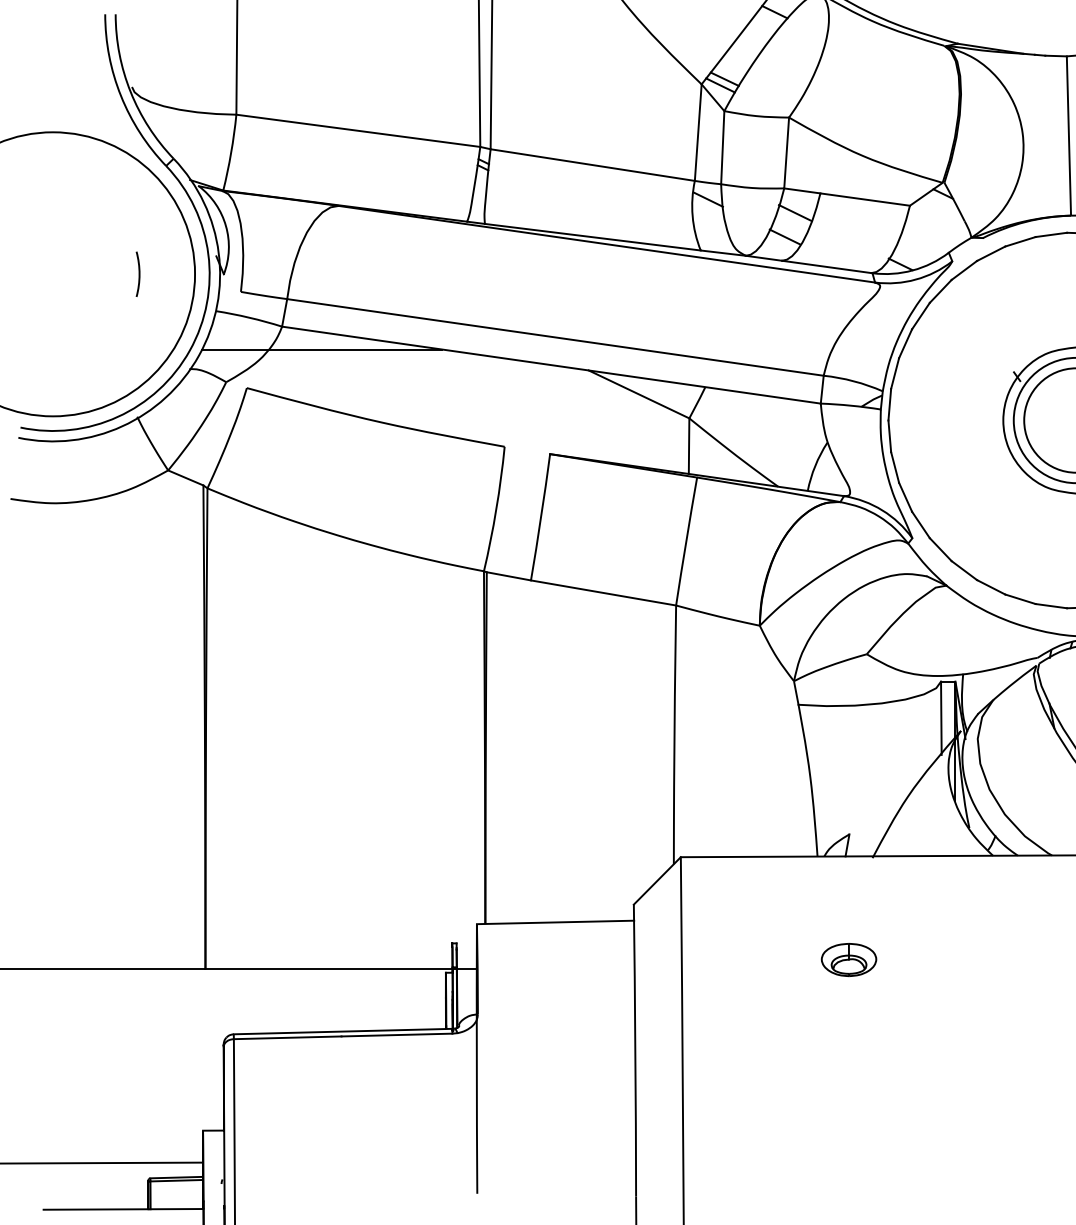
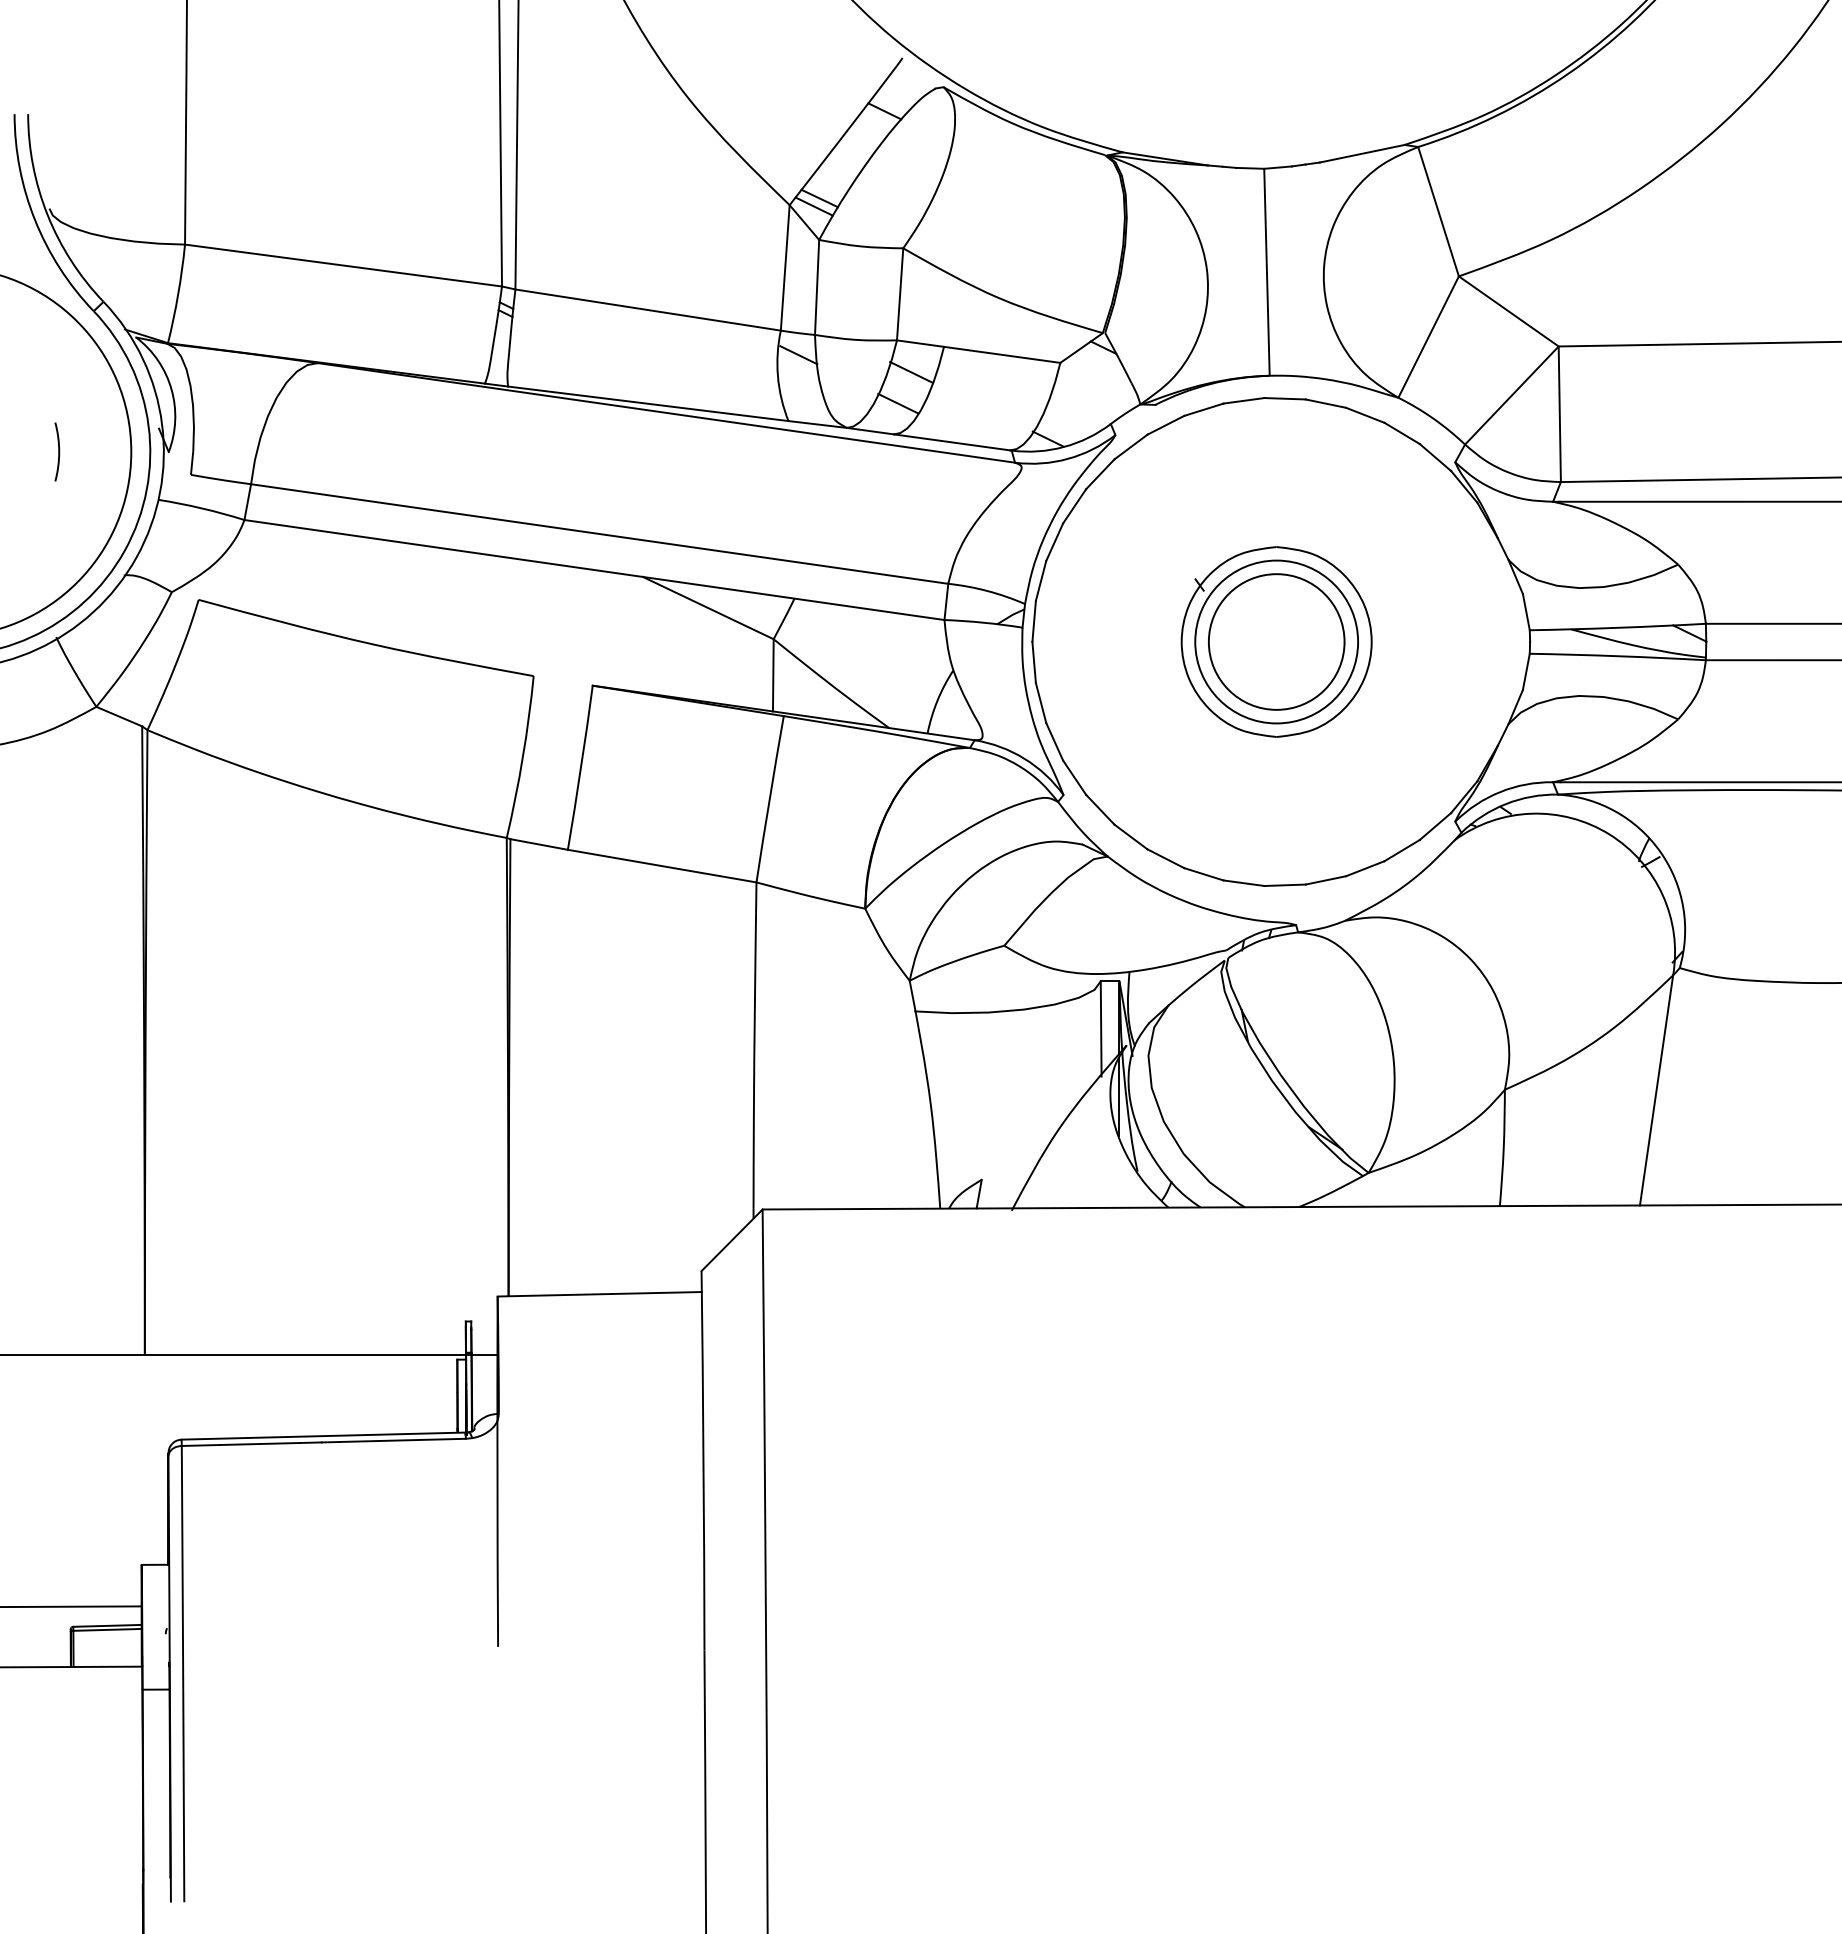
line: (322, 349) -> (296, 549), removed
part: (848, 959) -> (980, 1342), removed

